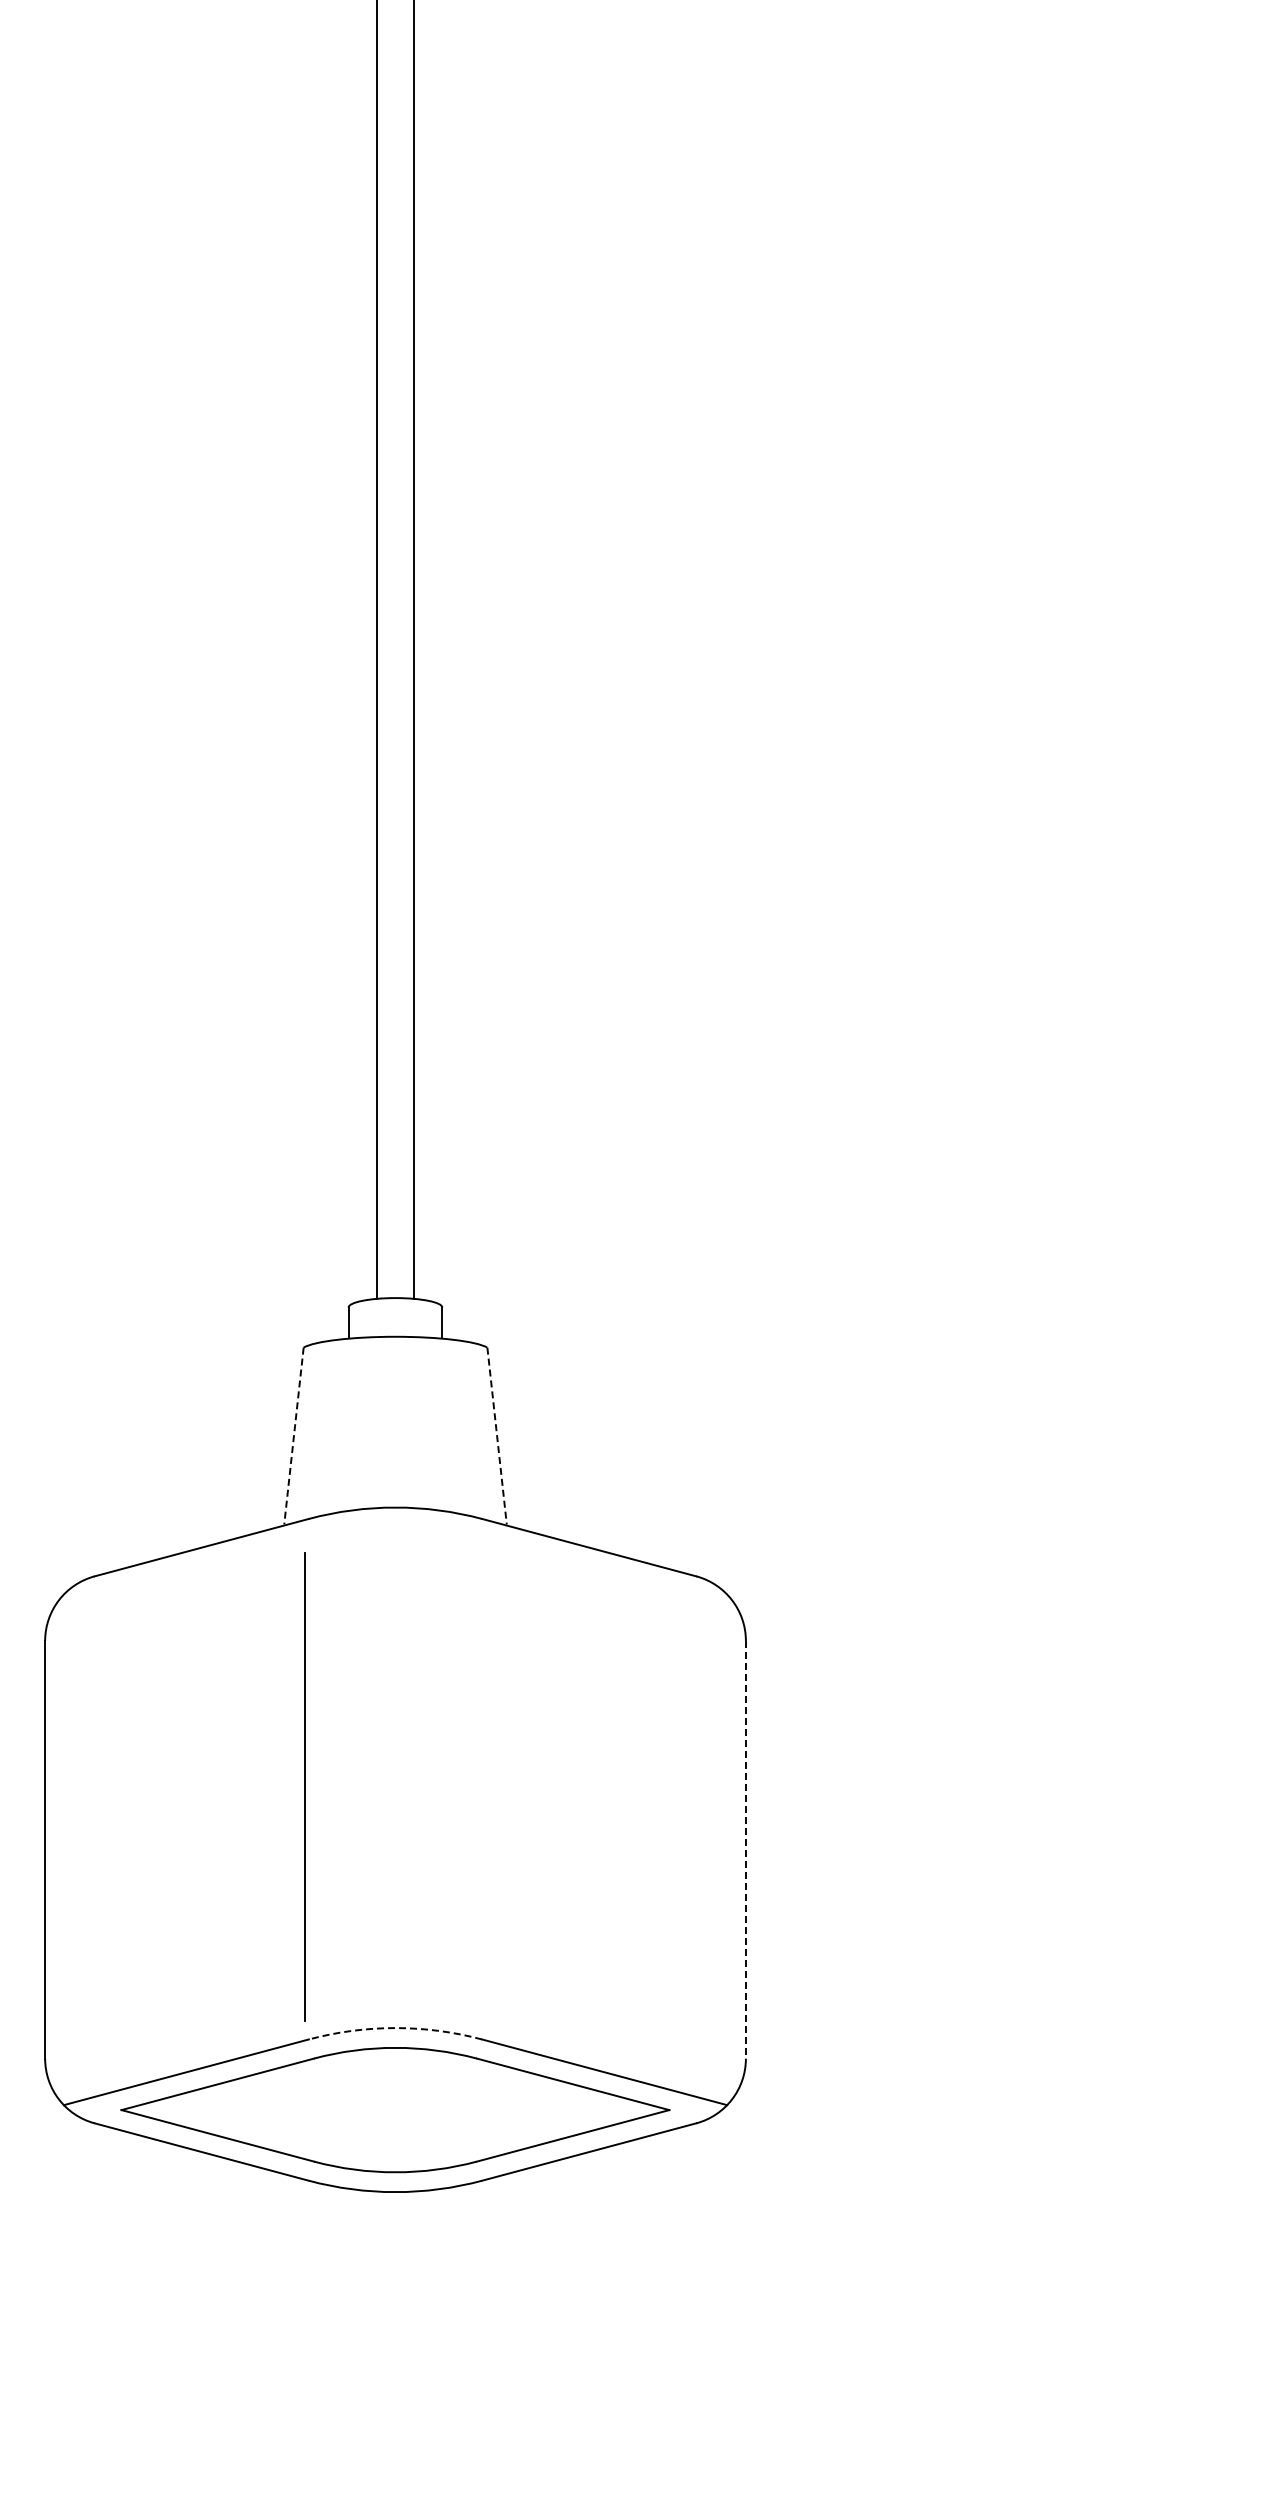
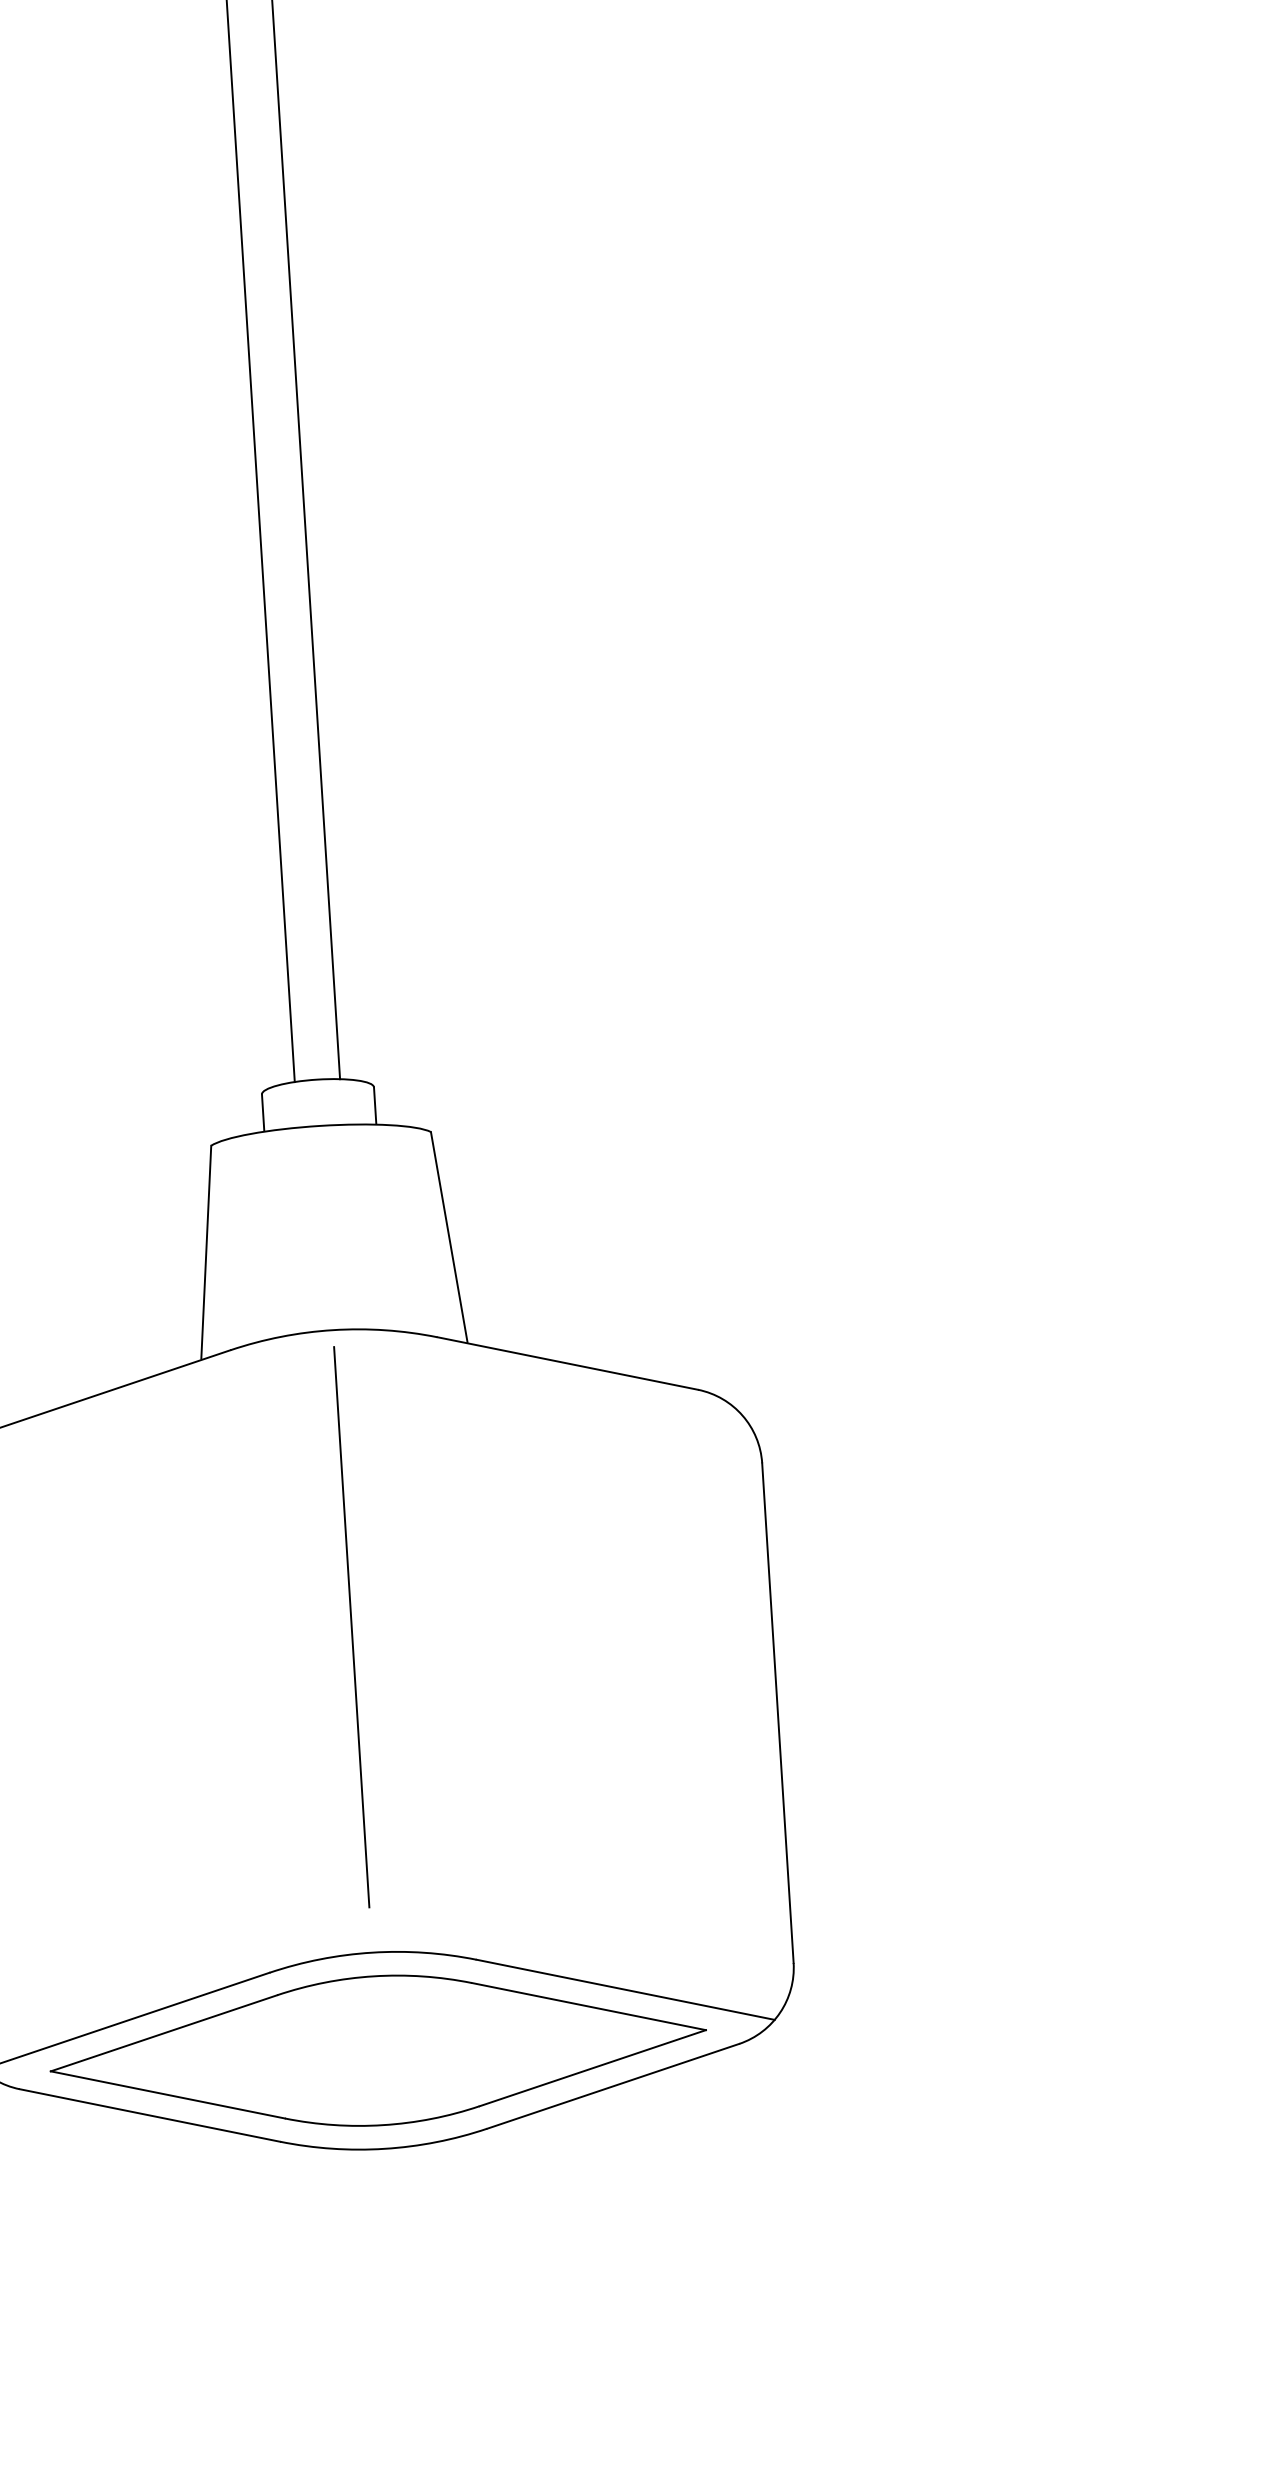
line: (293, 1436) -> (205, 1252), dashed -> solid
line: (497, 1436) -> (449, 1237), dashed -> solid
line: (304, 1786) -> (350, 1626), moved
line: (745, 1849) -> (777, 1712), dashed -> solid
arc: (395, 2028) -> (372, 1953), dashed -> solid

